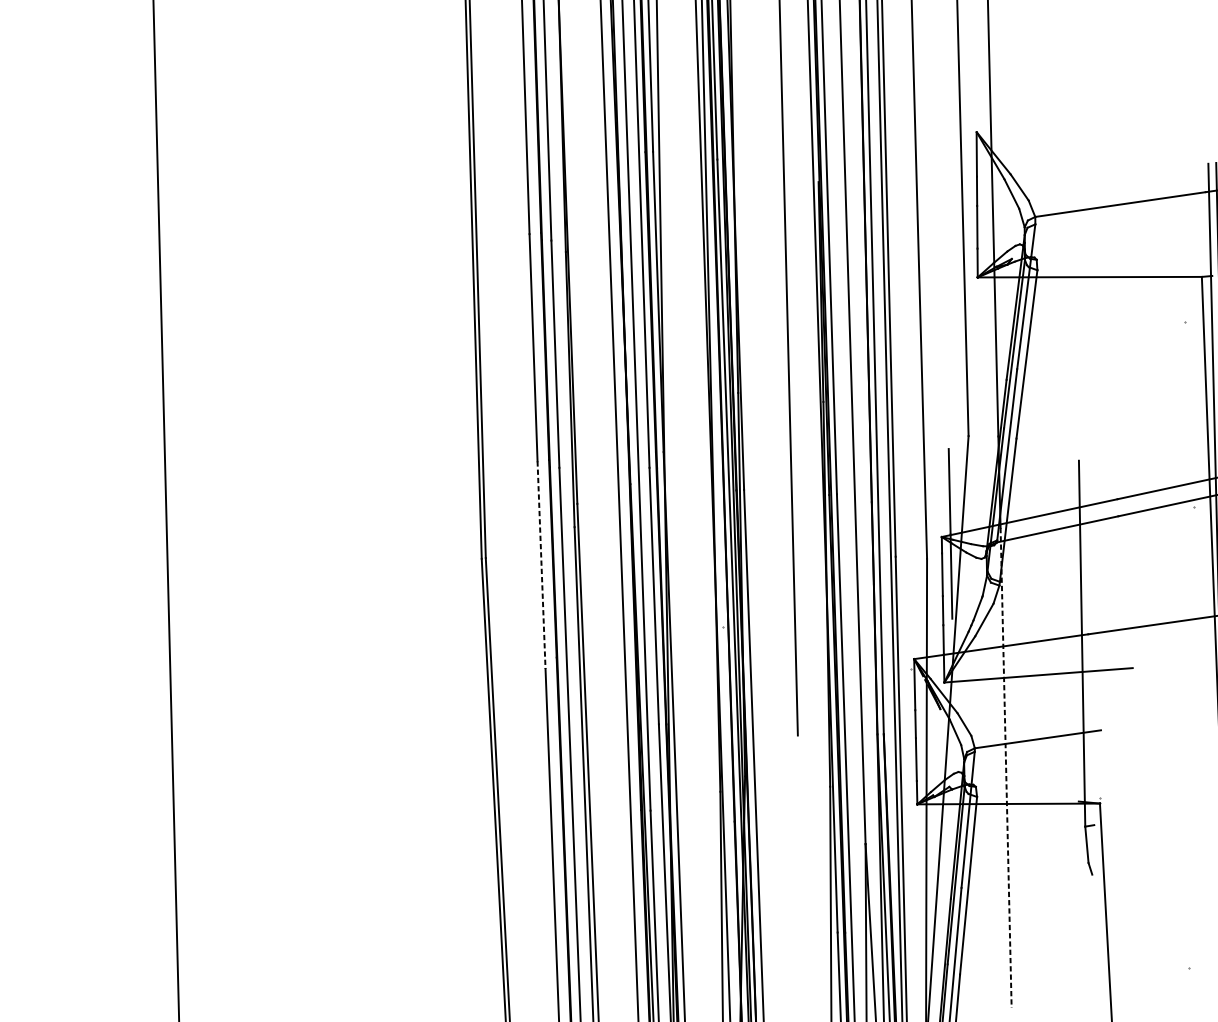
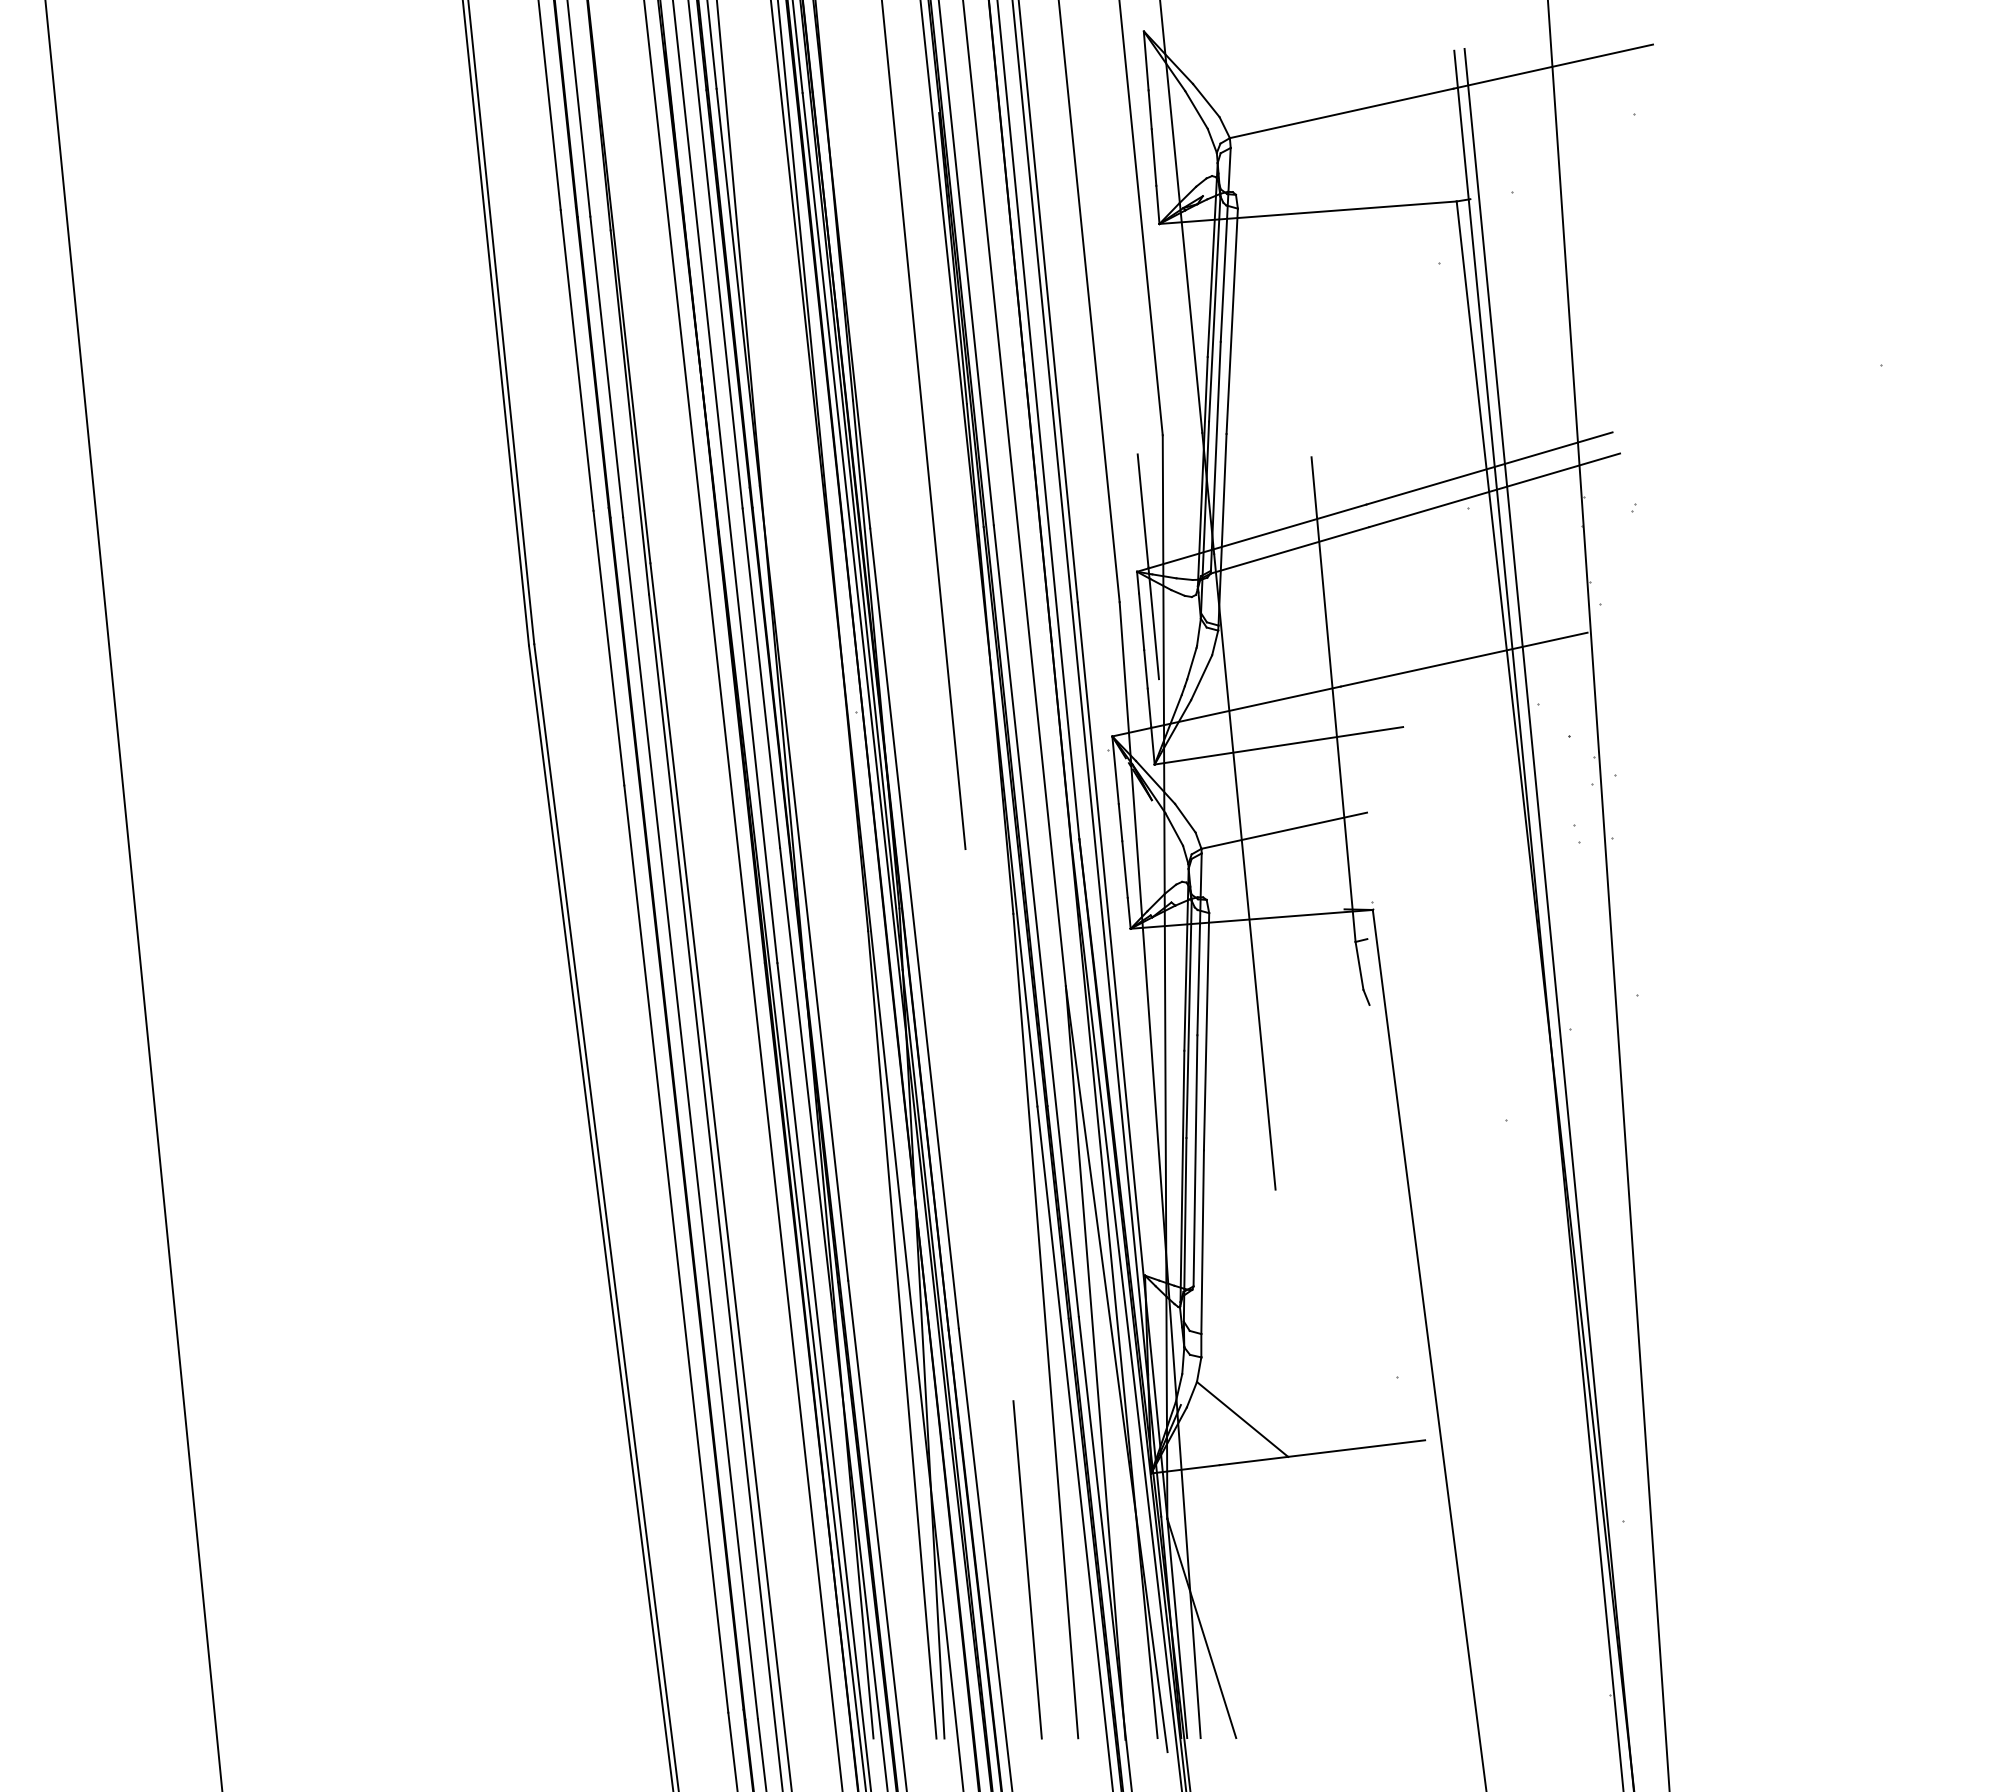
line: (541, 565) -> (608, 648), dashed -> solid
line: (1005, 768) -> (1244, 872), dashed -> solid

